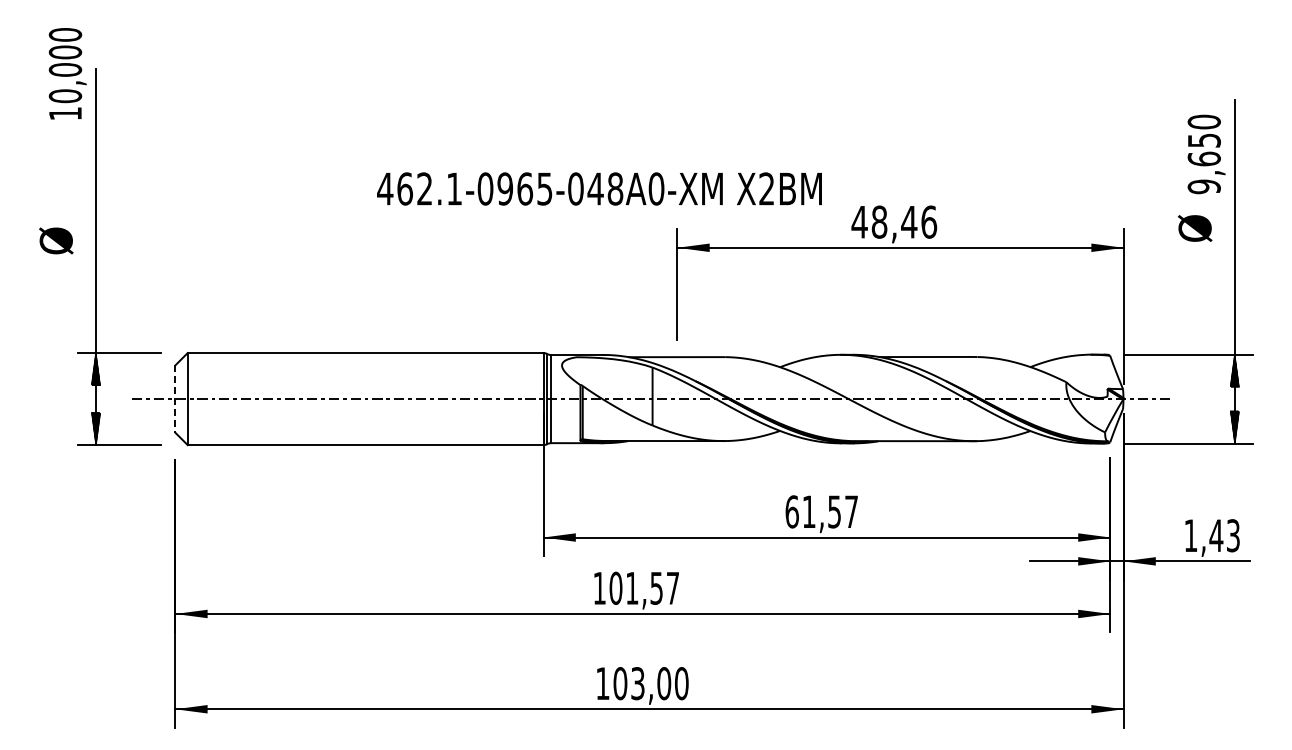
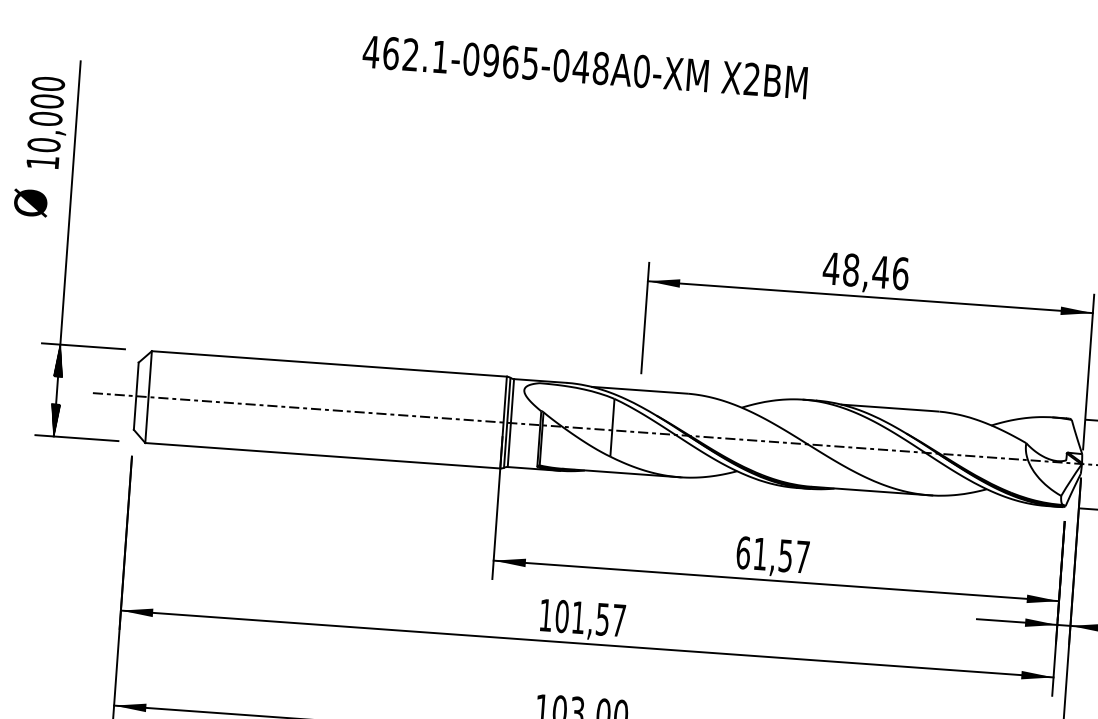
text: (67, 73) -> (47, 122), moved
text: (599, 188) -> (585, 66), moved
text: (56, 240) -> (30, 202), moved
line: (175, 399) -> (136, 396), dashed -> solid

